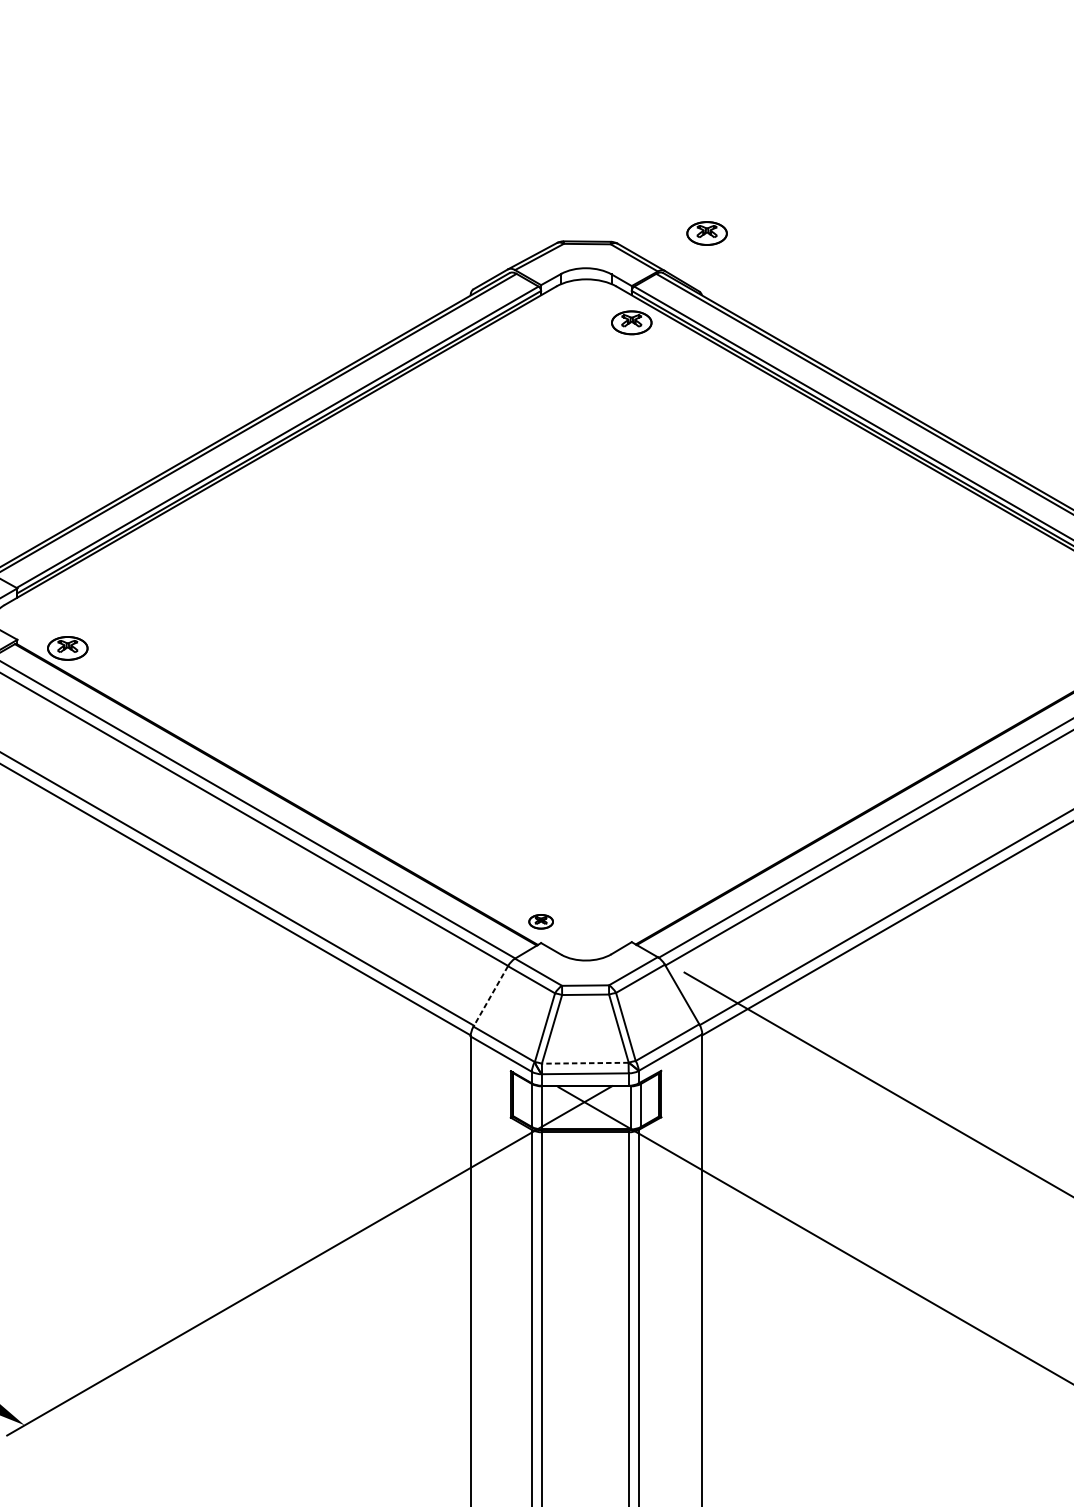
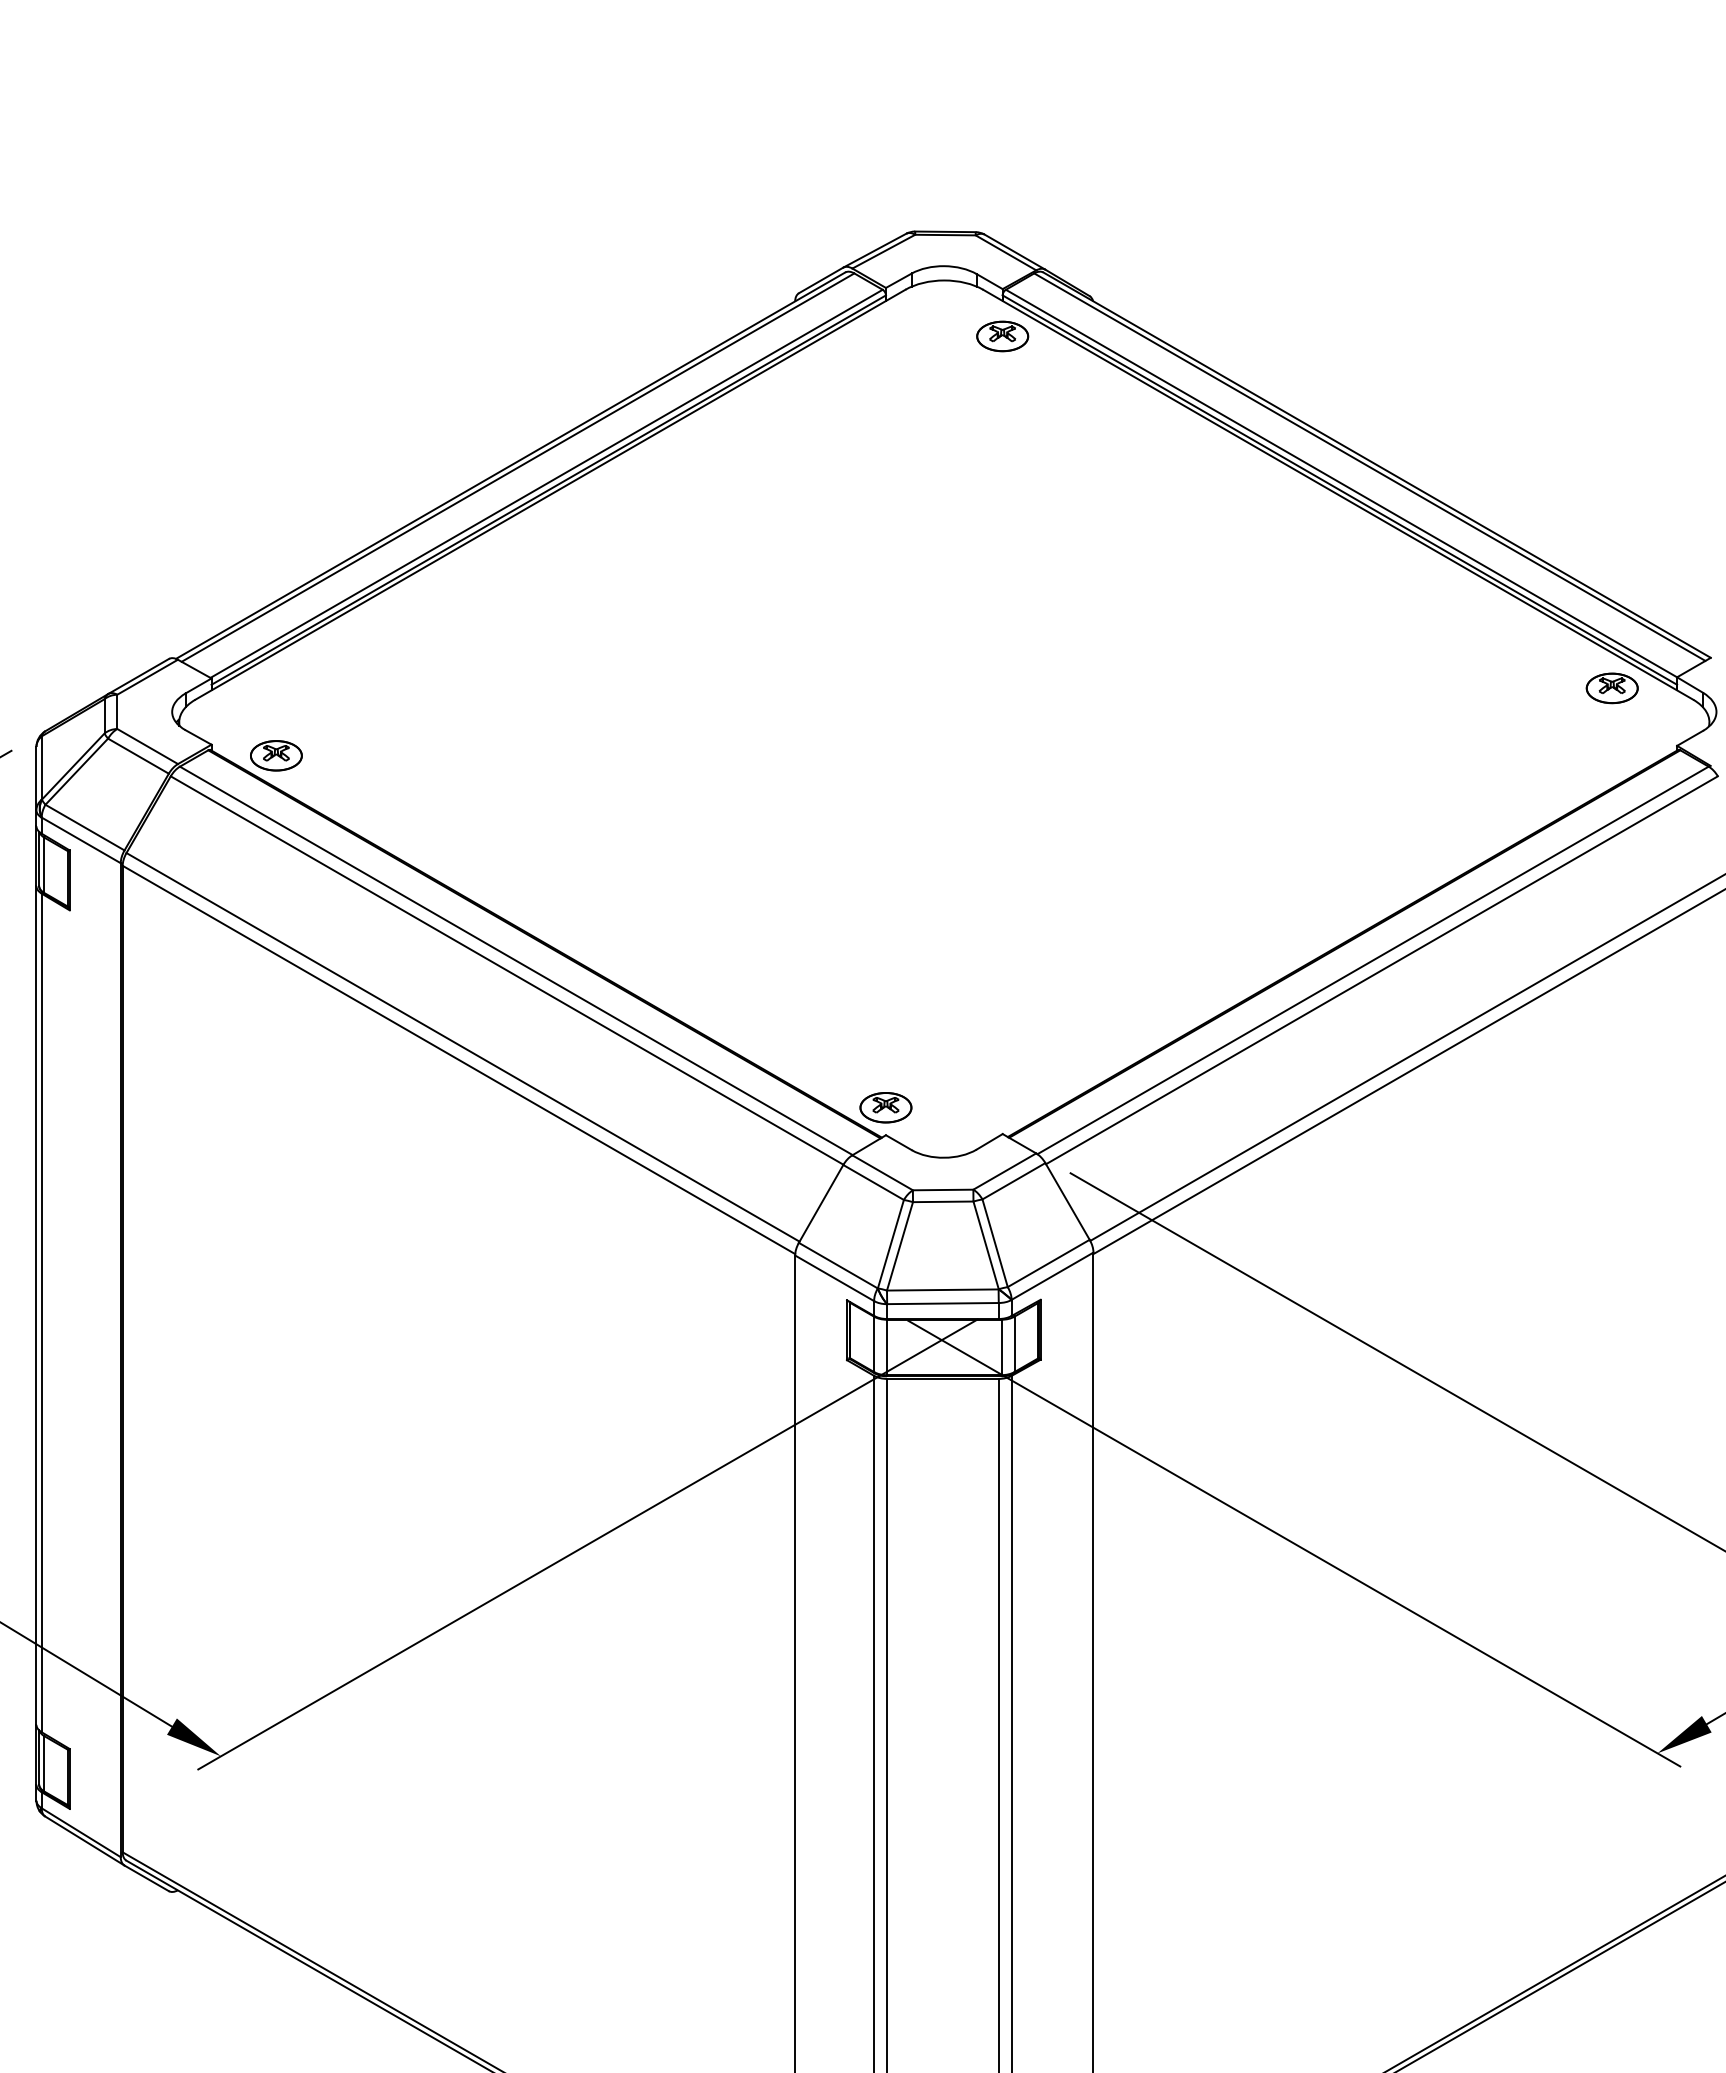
part: (706, 233) -> (1099, 221), removed
part: (540, 921) -> (885, 1107), size x1.67
line: (491, 996) -> (821, 1203), dashed -> solid
line: (585, 1062) -> (942, 1289), dashed -> solid

